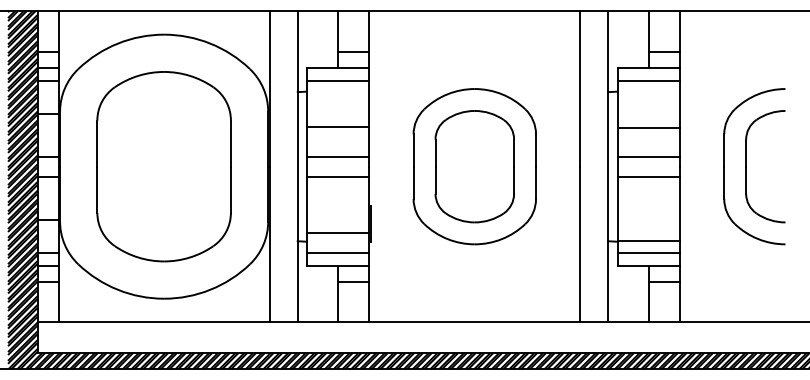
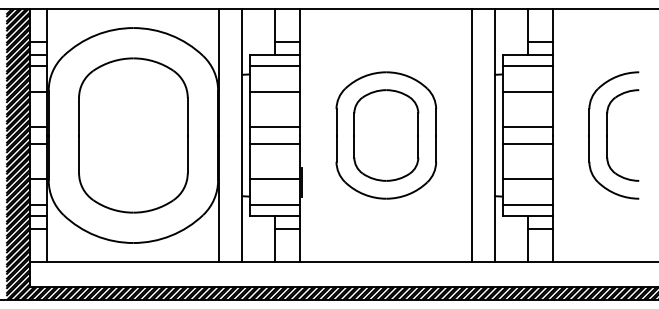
line: (337, 127) -> (274, 92), moved
line: (648, 128) -> (527, 92), moved
line: (337, 232) -> (274, 178), moved
line: (648, 240) -> (527, 178), moved

